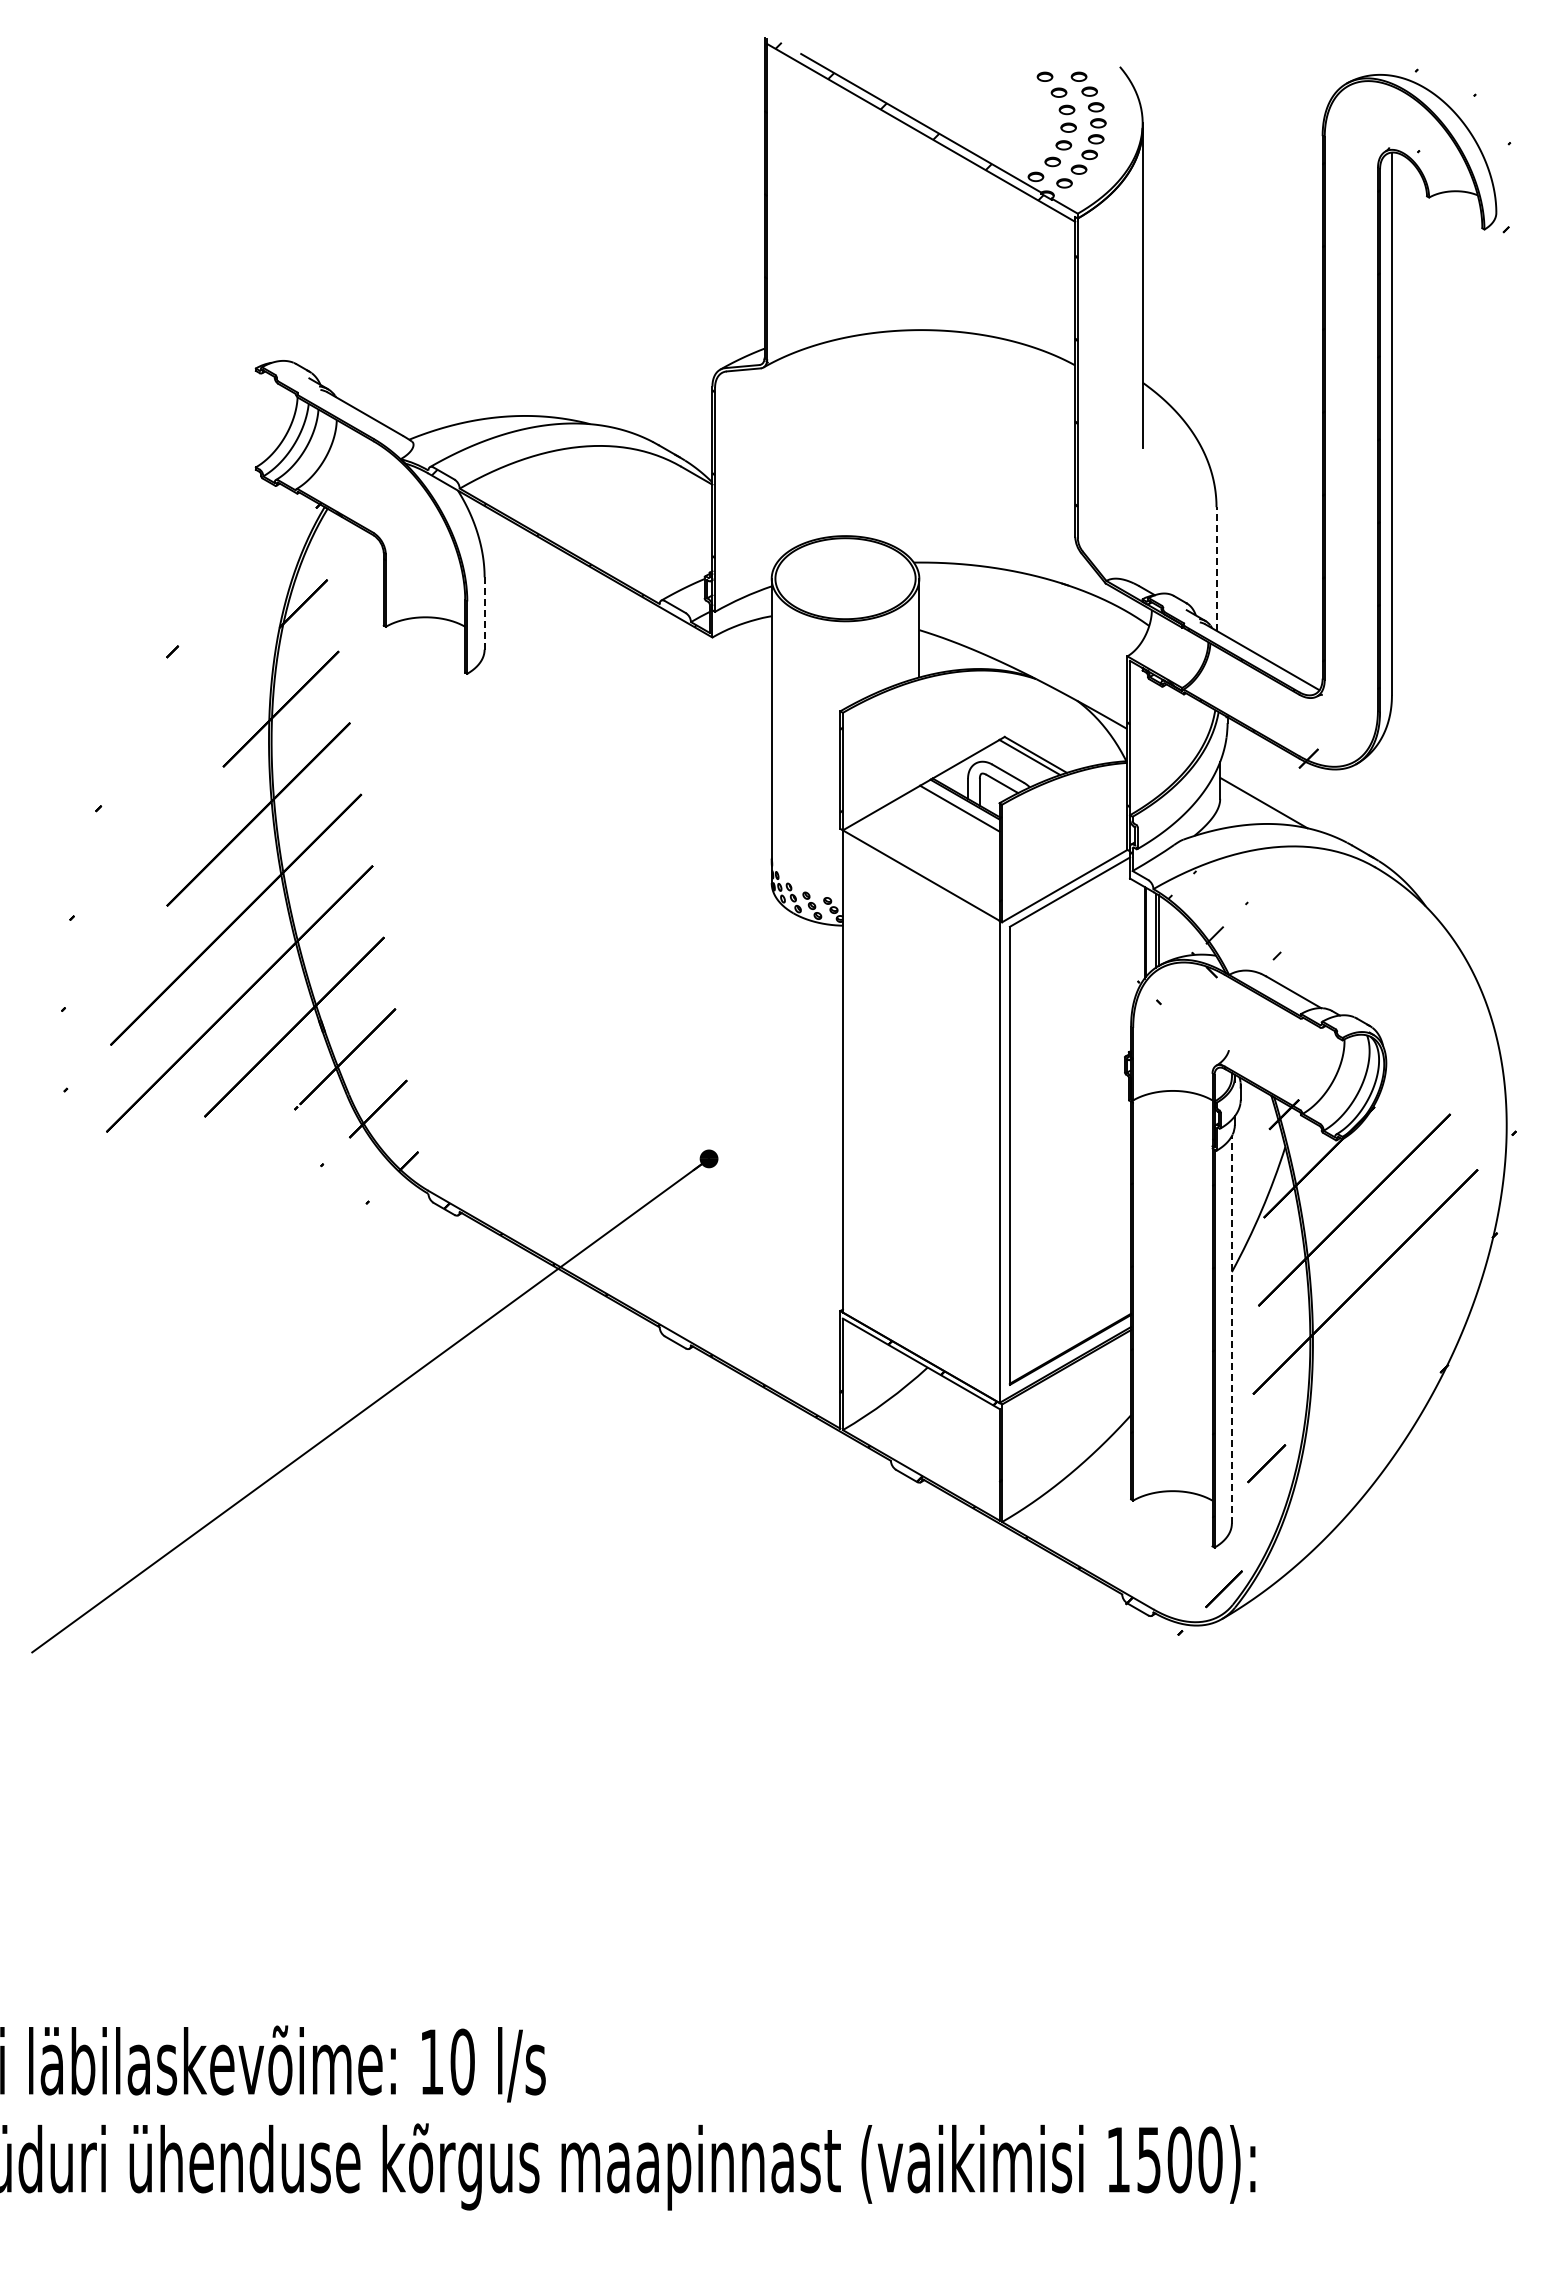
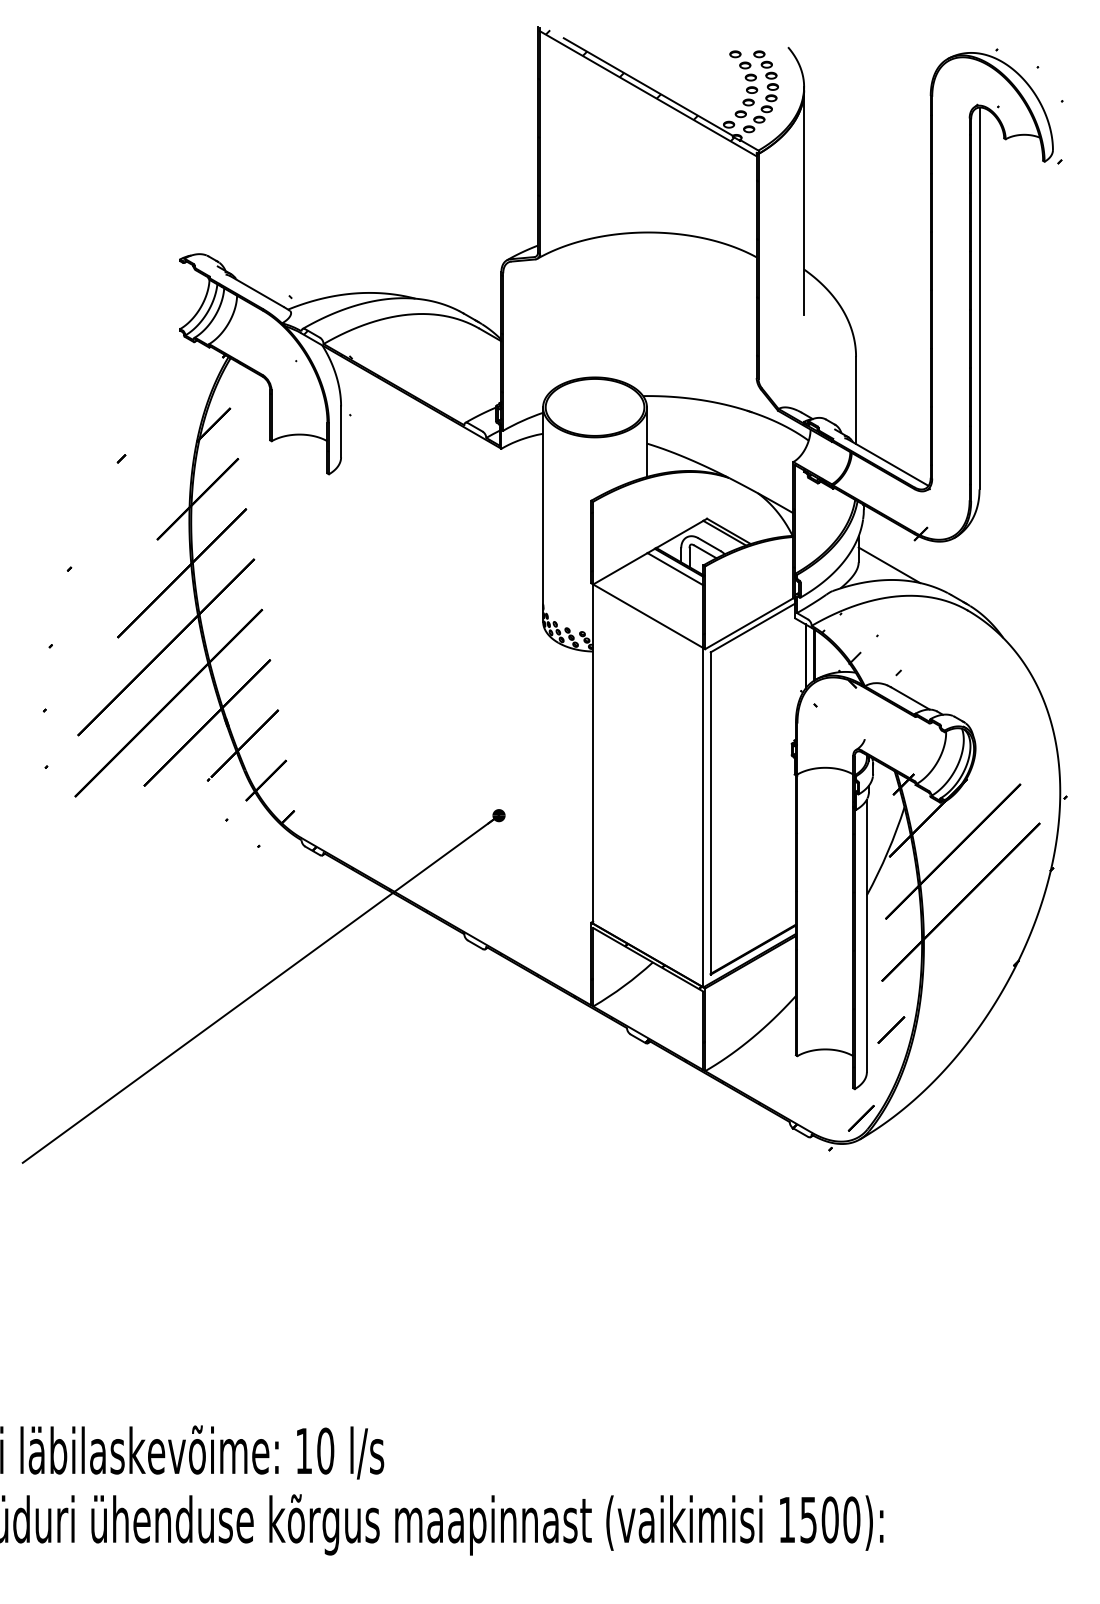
hatch: (405, 522) -> (285, 367), added
line: (1216, 568) -> (856, 400), dashed -> solid
line: (484, 613) -> (341, 431), dashed -> solid
line: (1231, 1329) -> (866, 935), dashed -> solid

